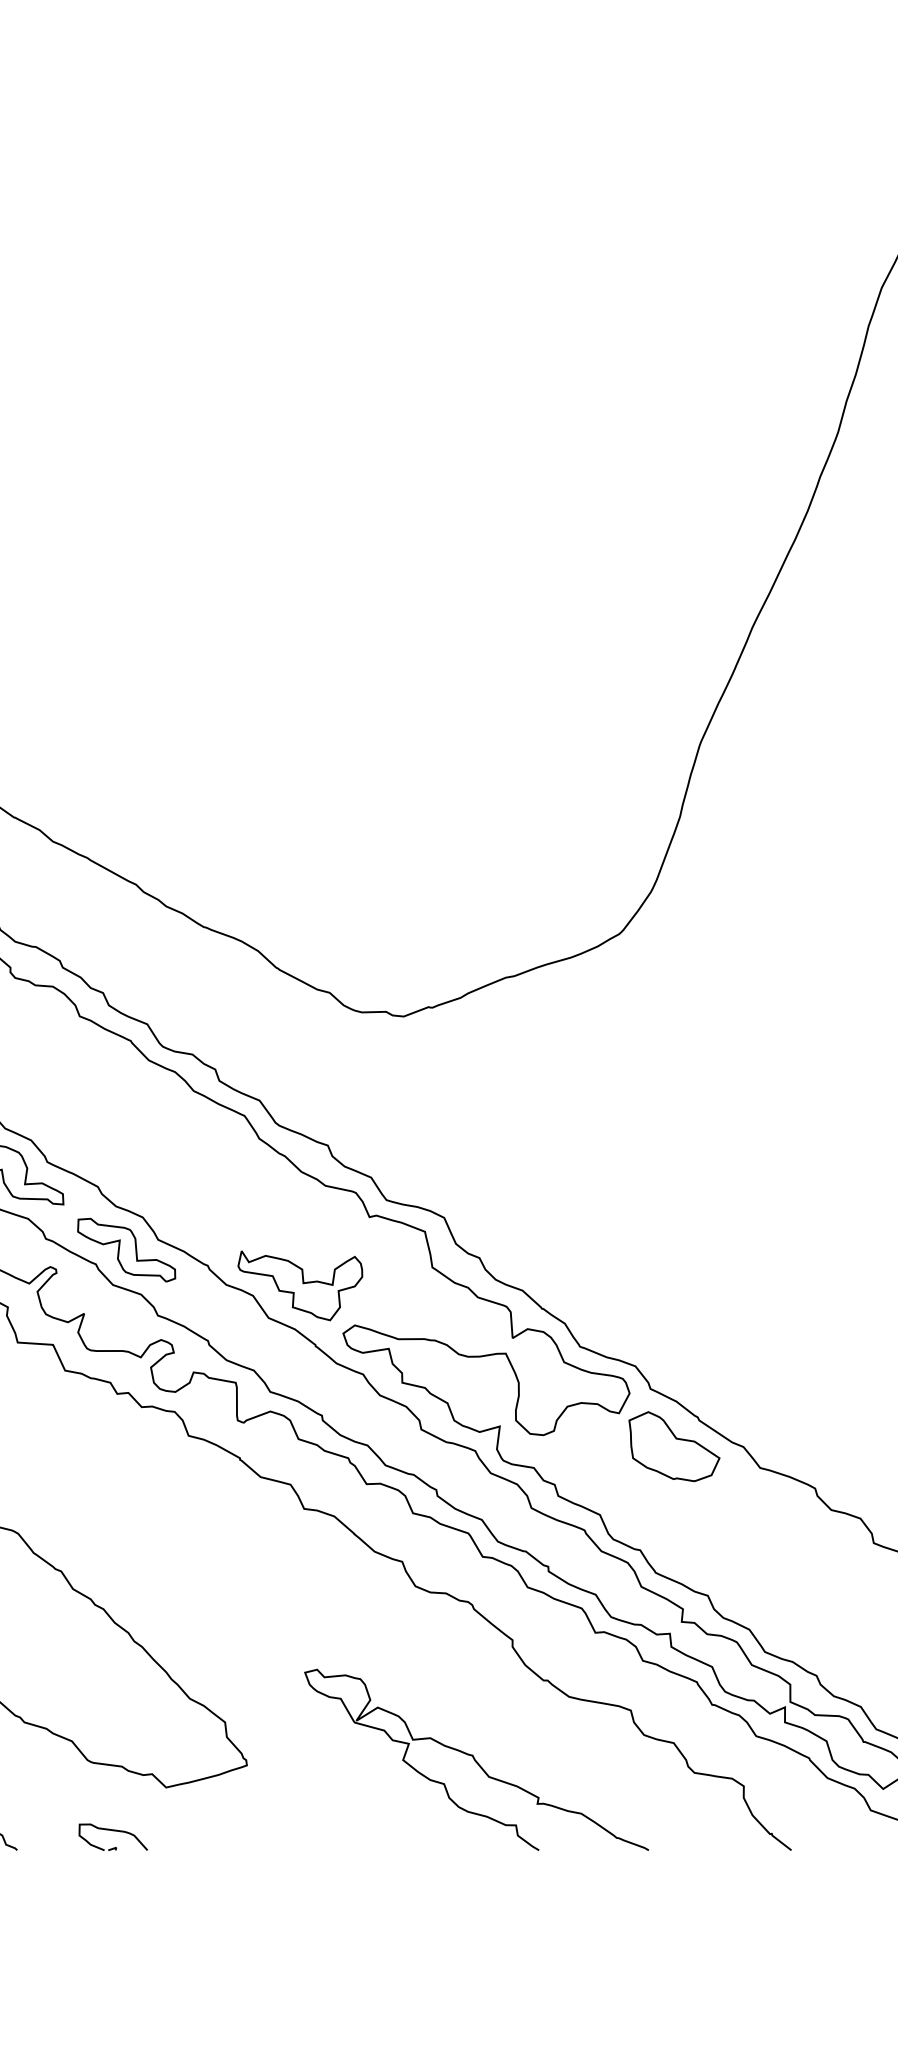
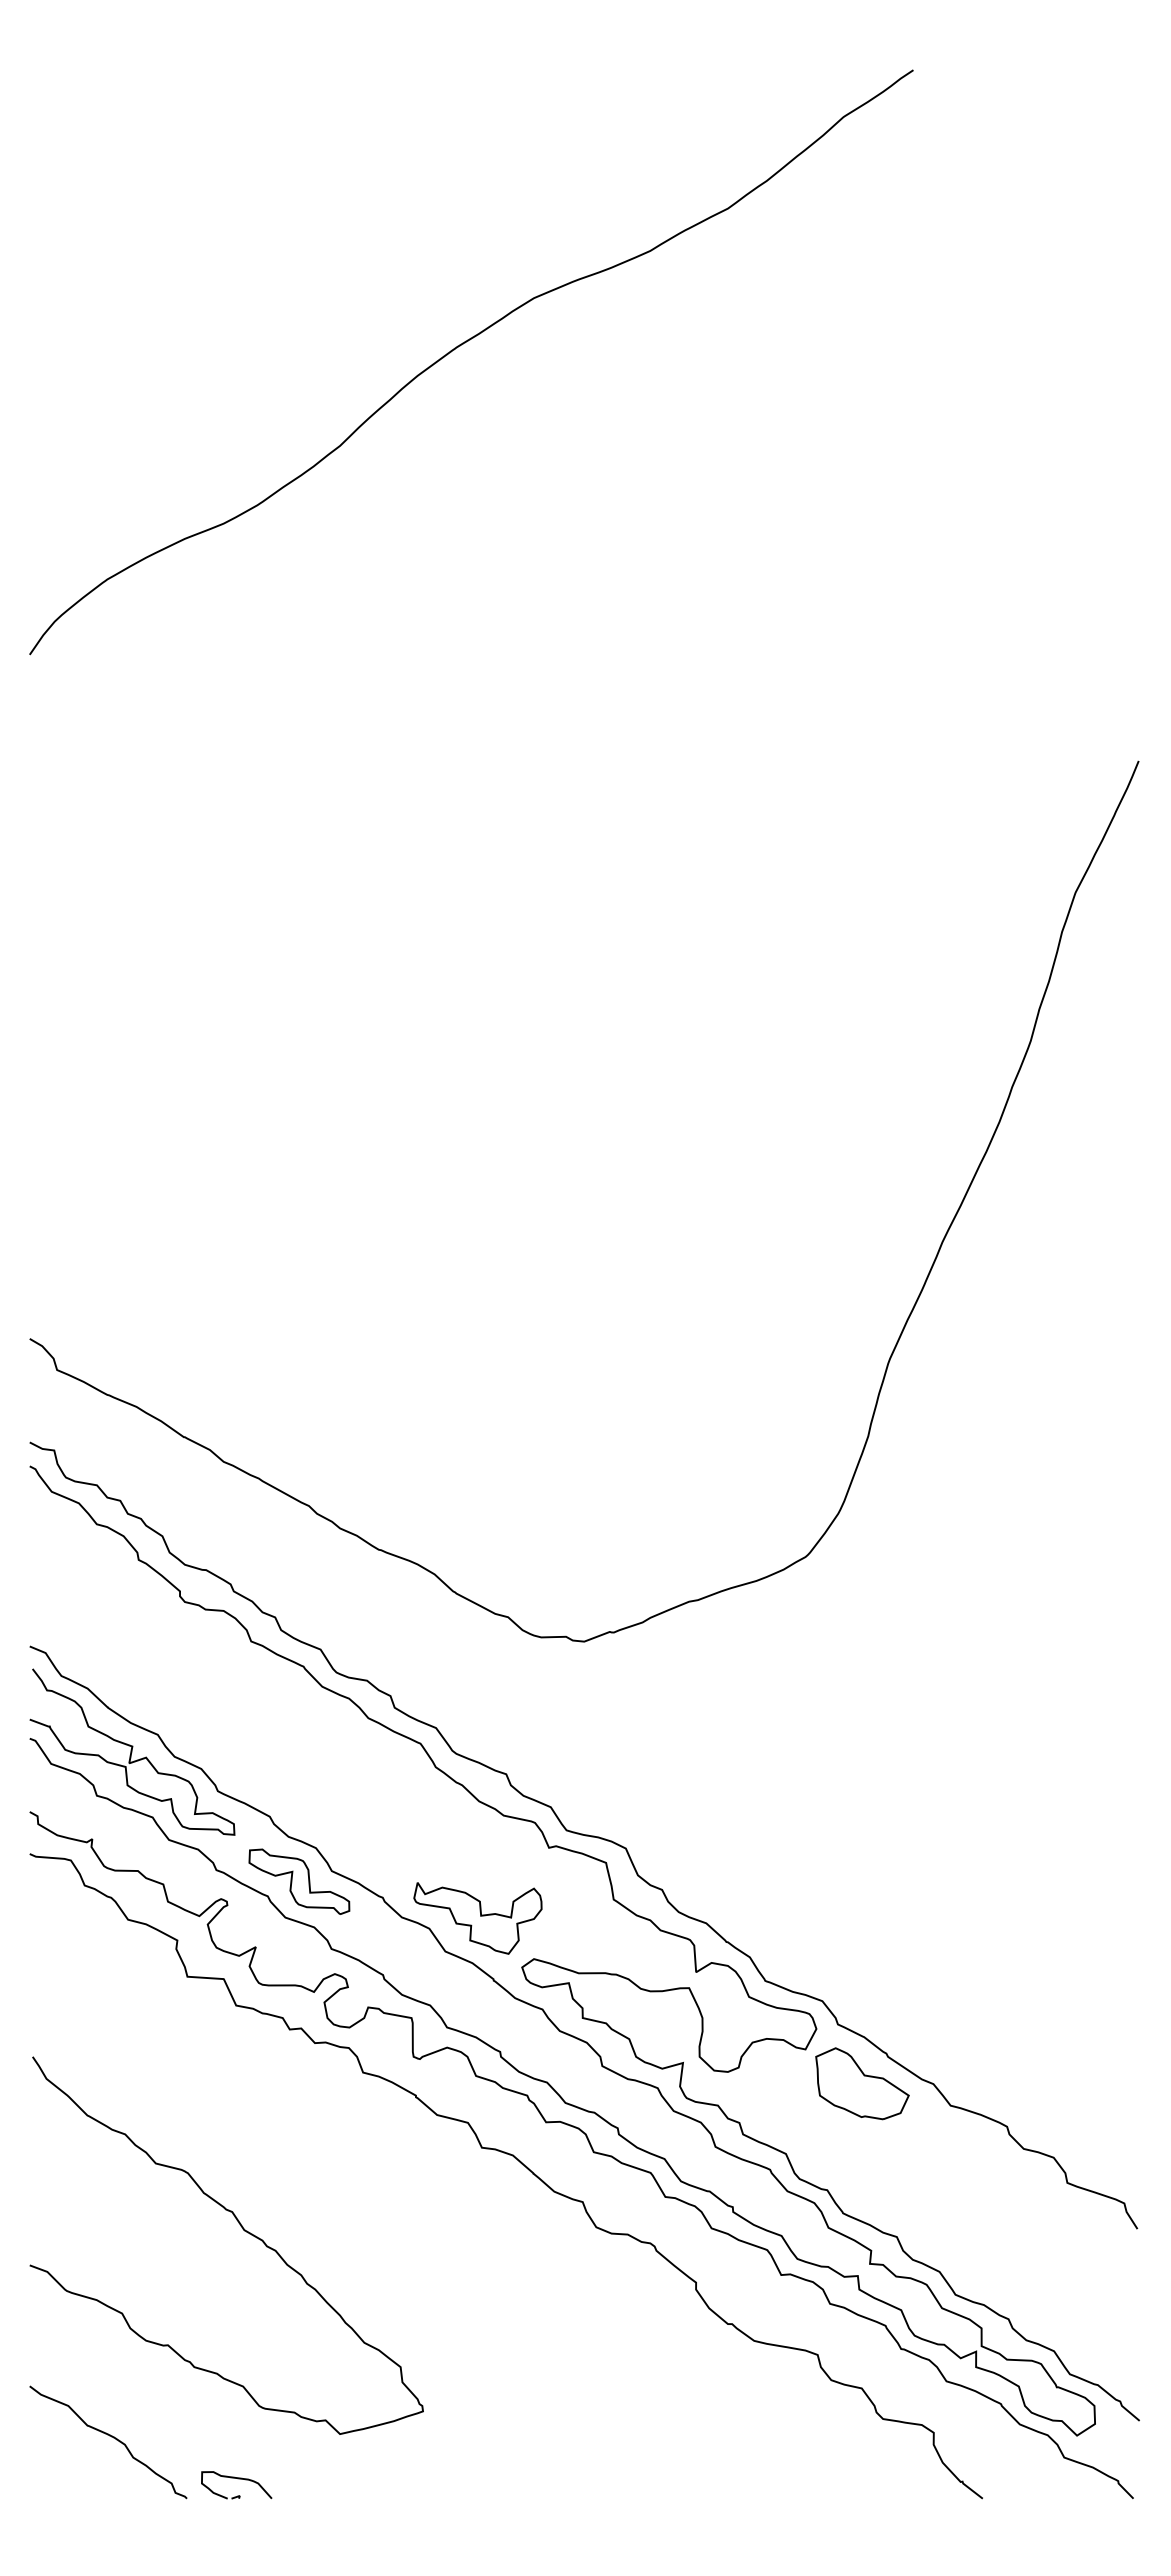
curve: (476, 1759) -> (658, 2405), removed
part: (114, 1831) -> (237, 2479), moved

